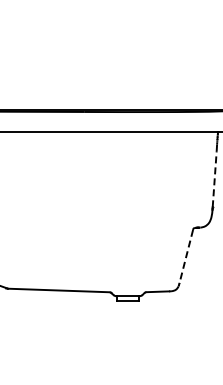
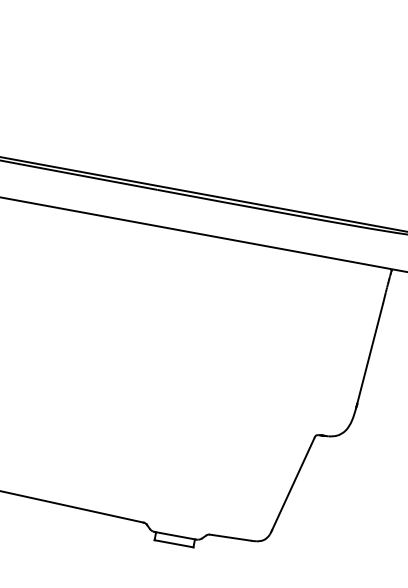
line: (214, 178) -> (369, 352), dashed -> solid
line: (186, 256) -> (293, 483), dashed -> solid

